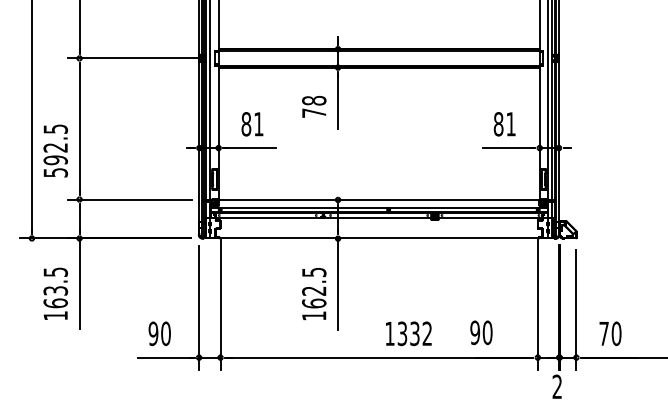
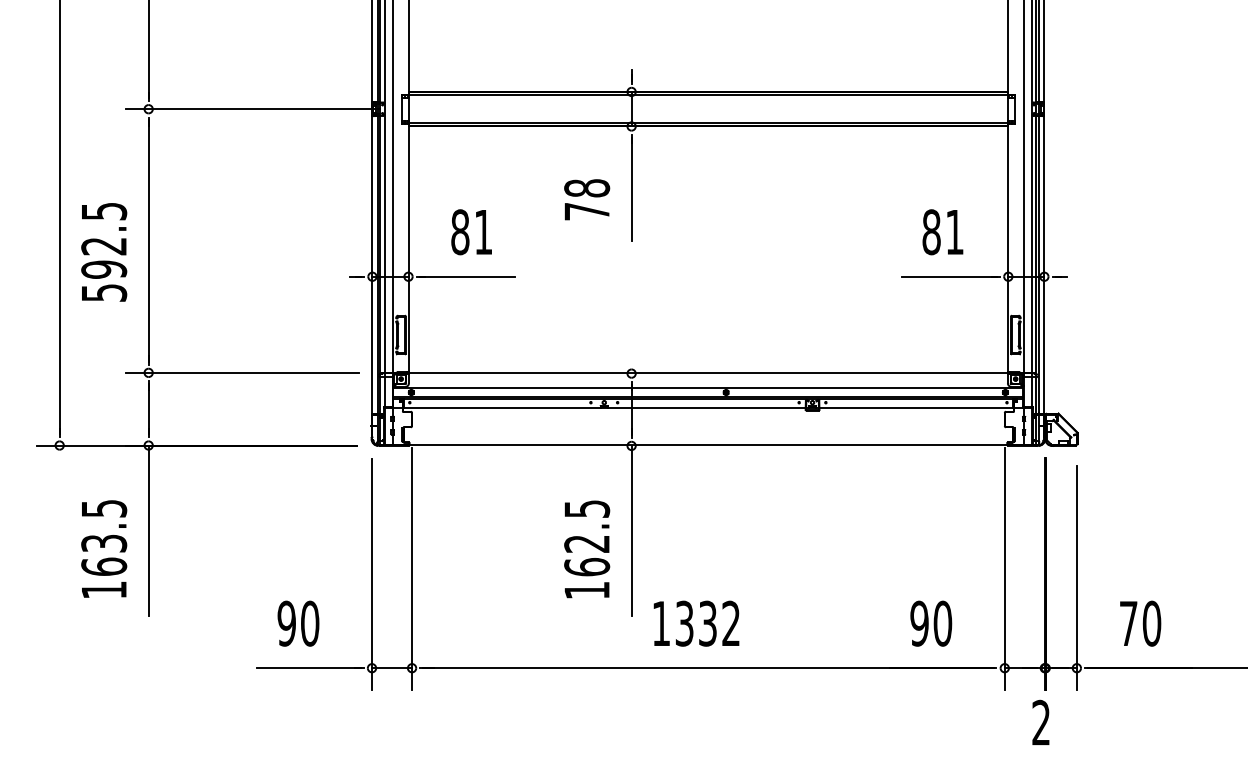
text: (55, 150) -> (103, 251), moved
text: (481, 332) -> (931, 623), moved
text: (408, 333) -> (695, 623), moved

